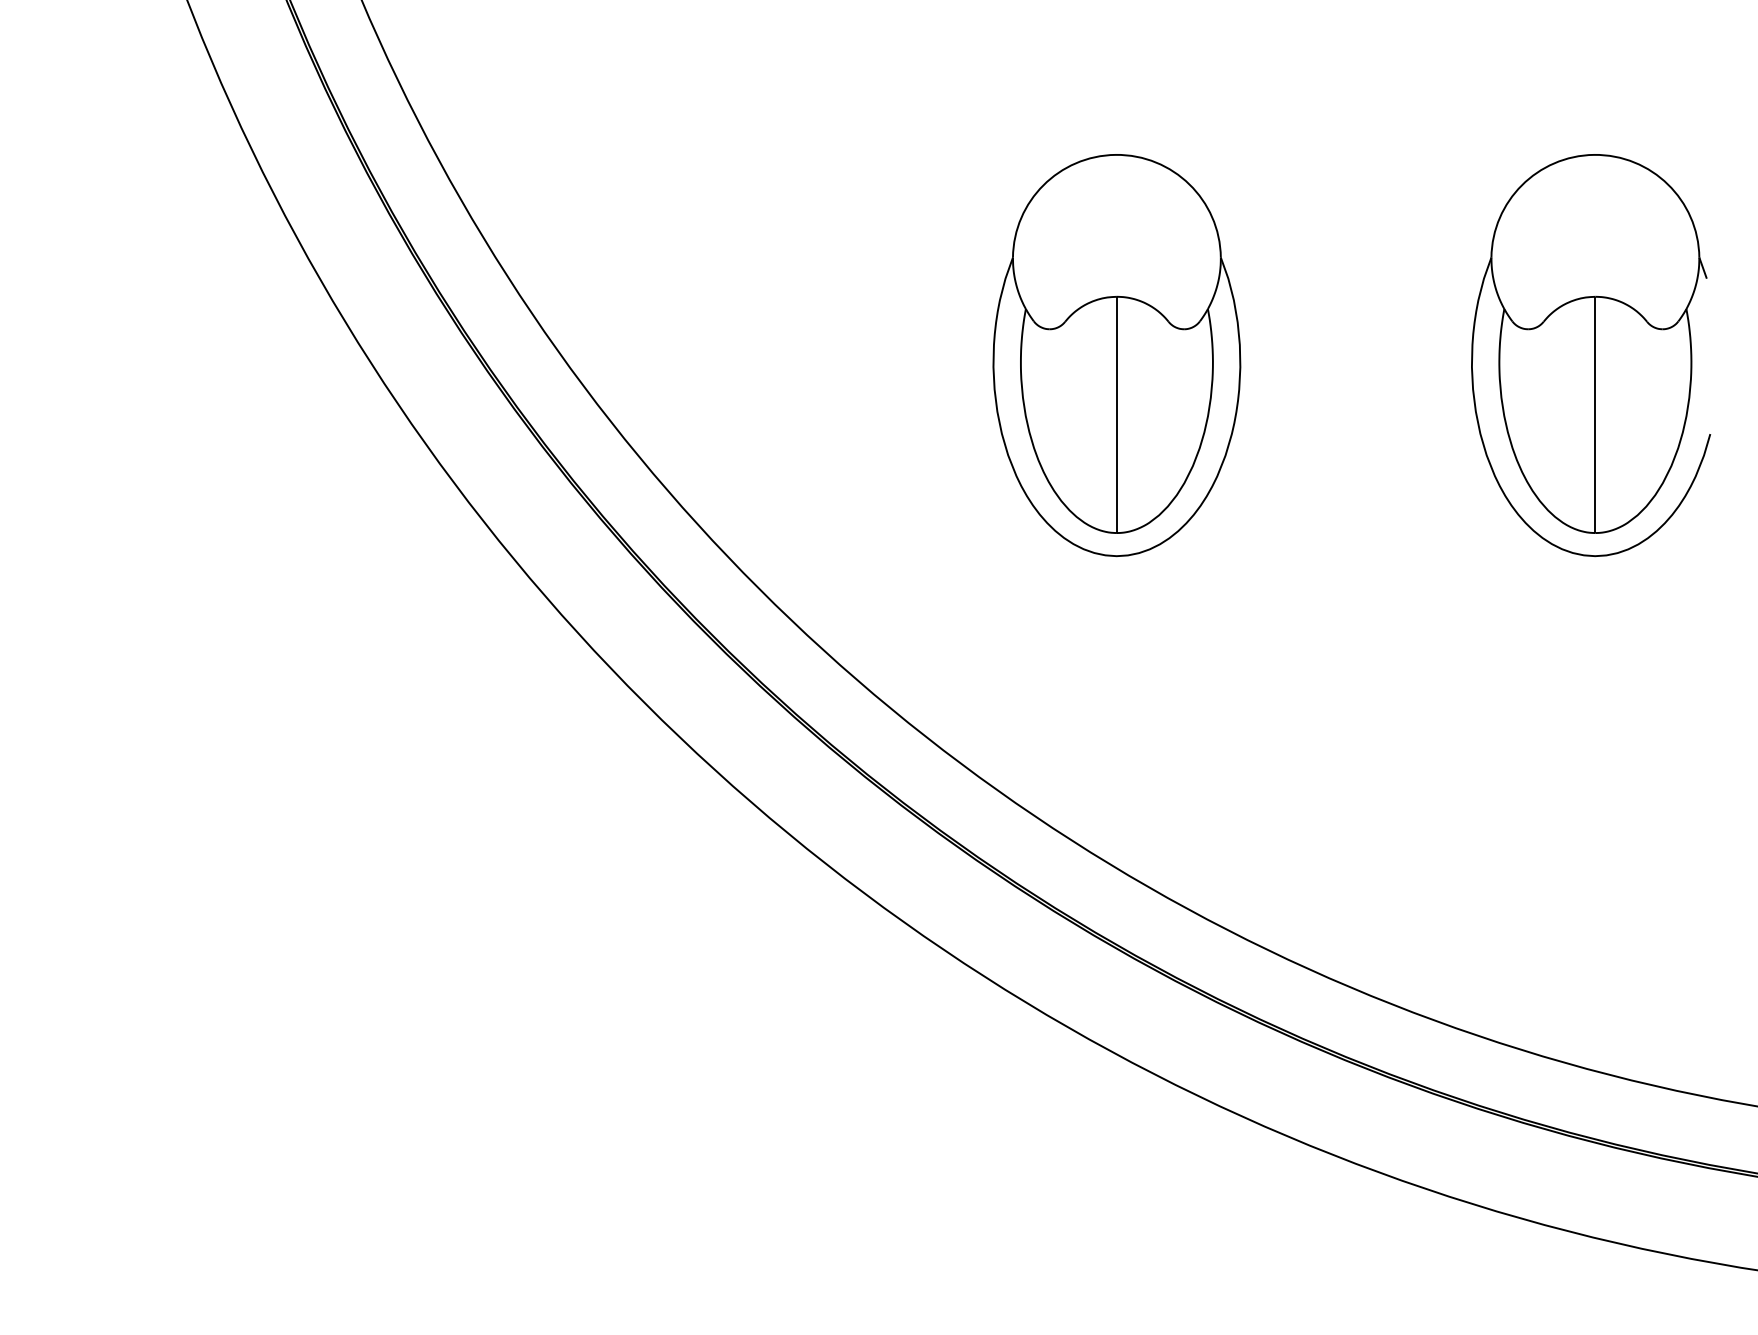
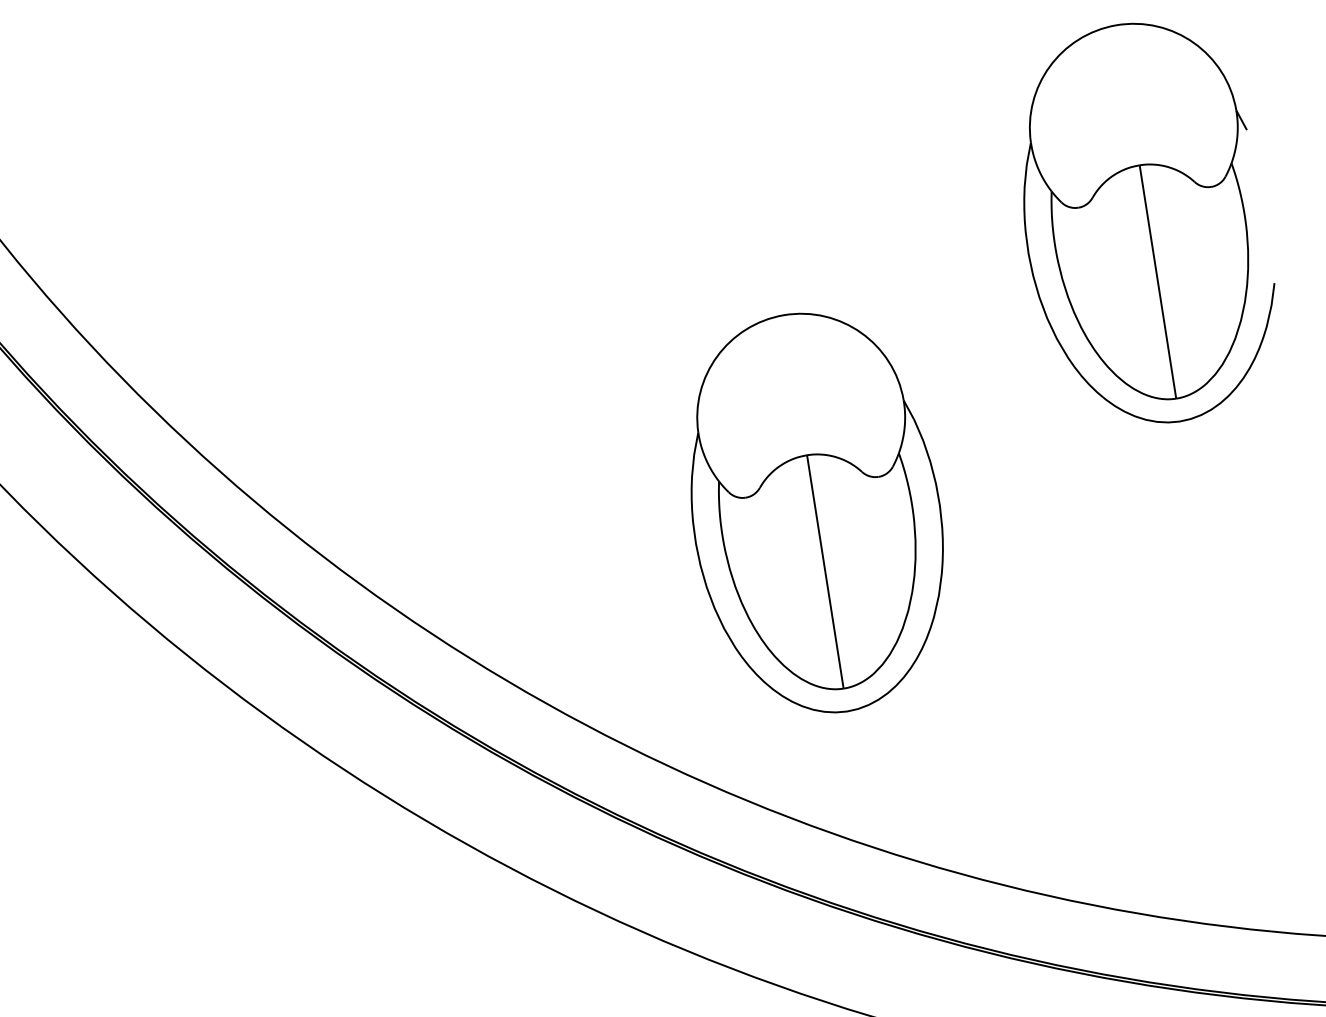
part: (1116, 355) -> (815, 513), moved

